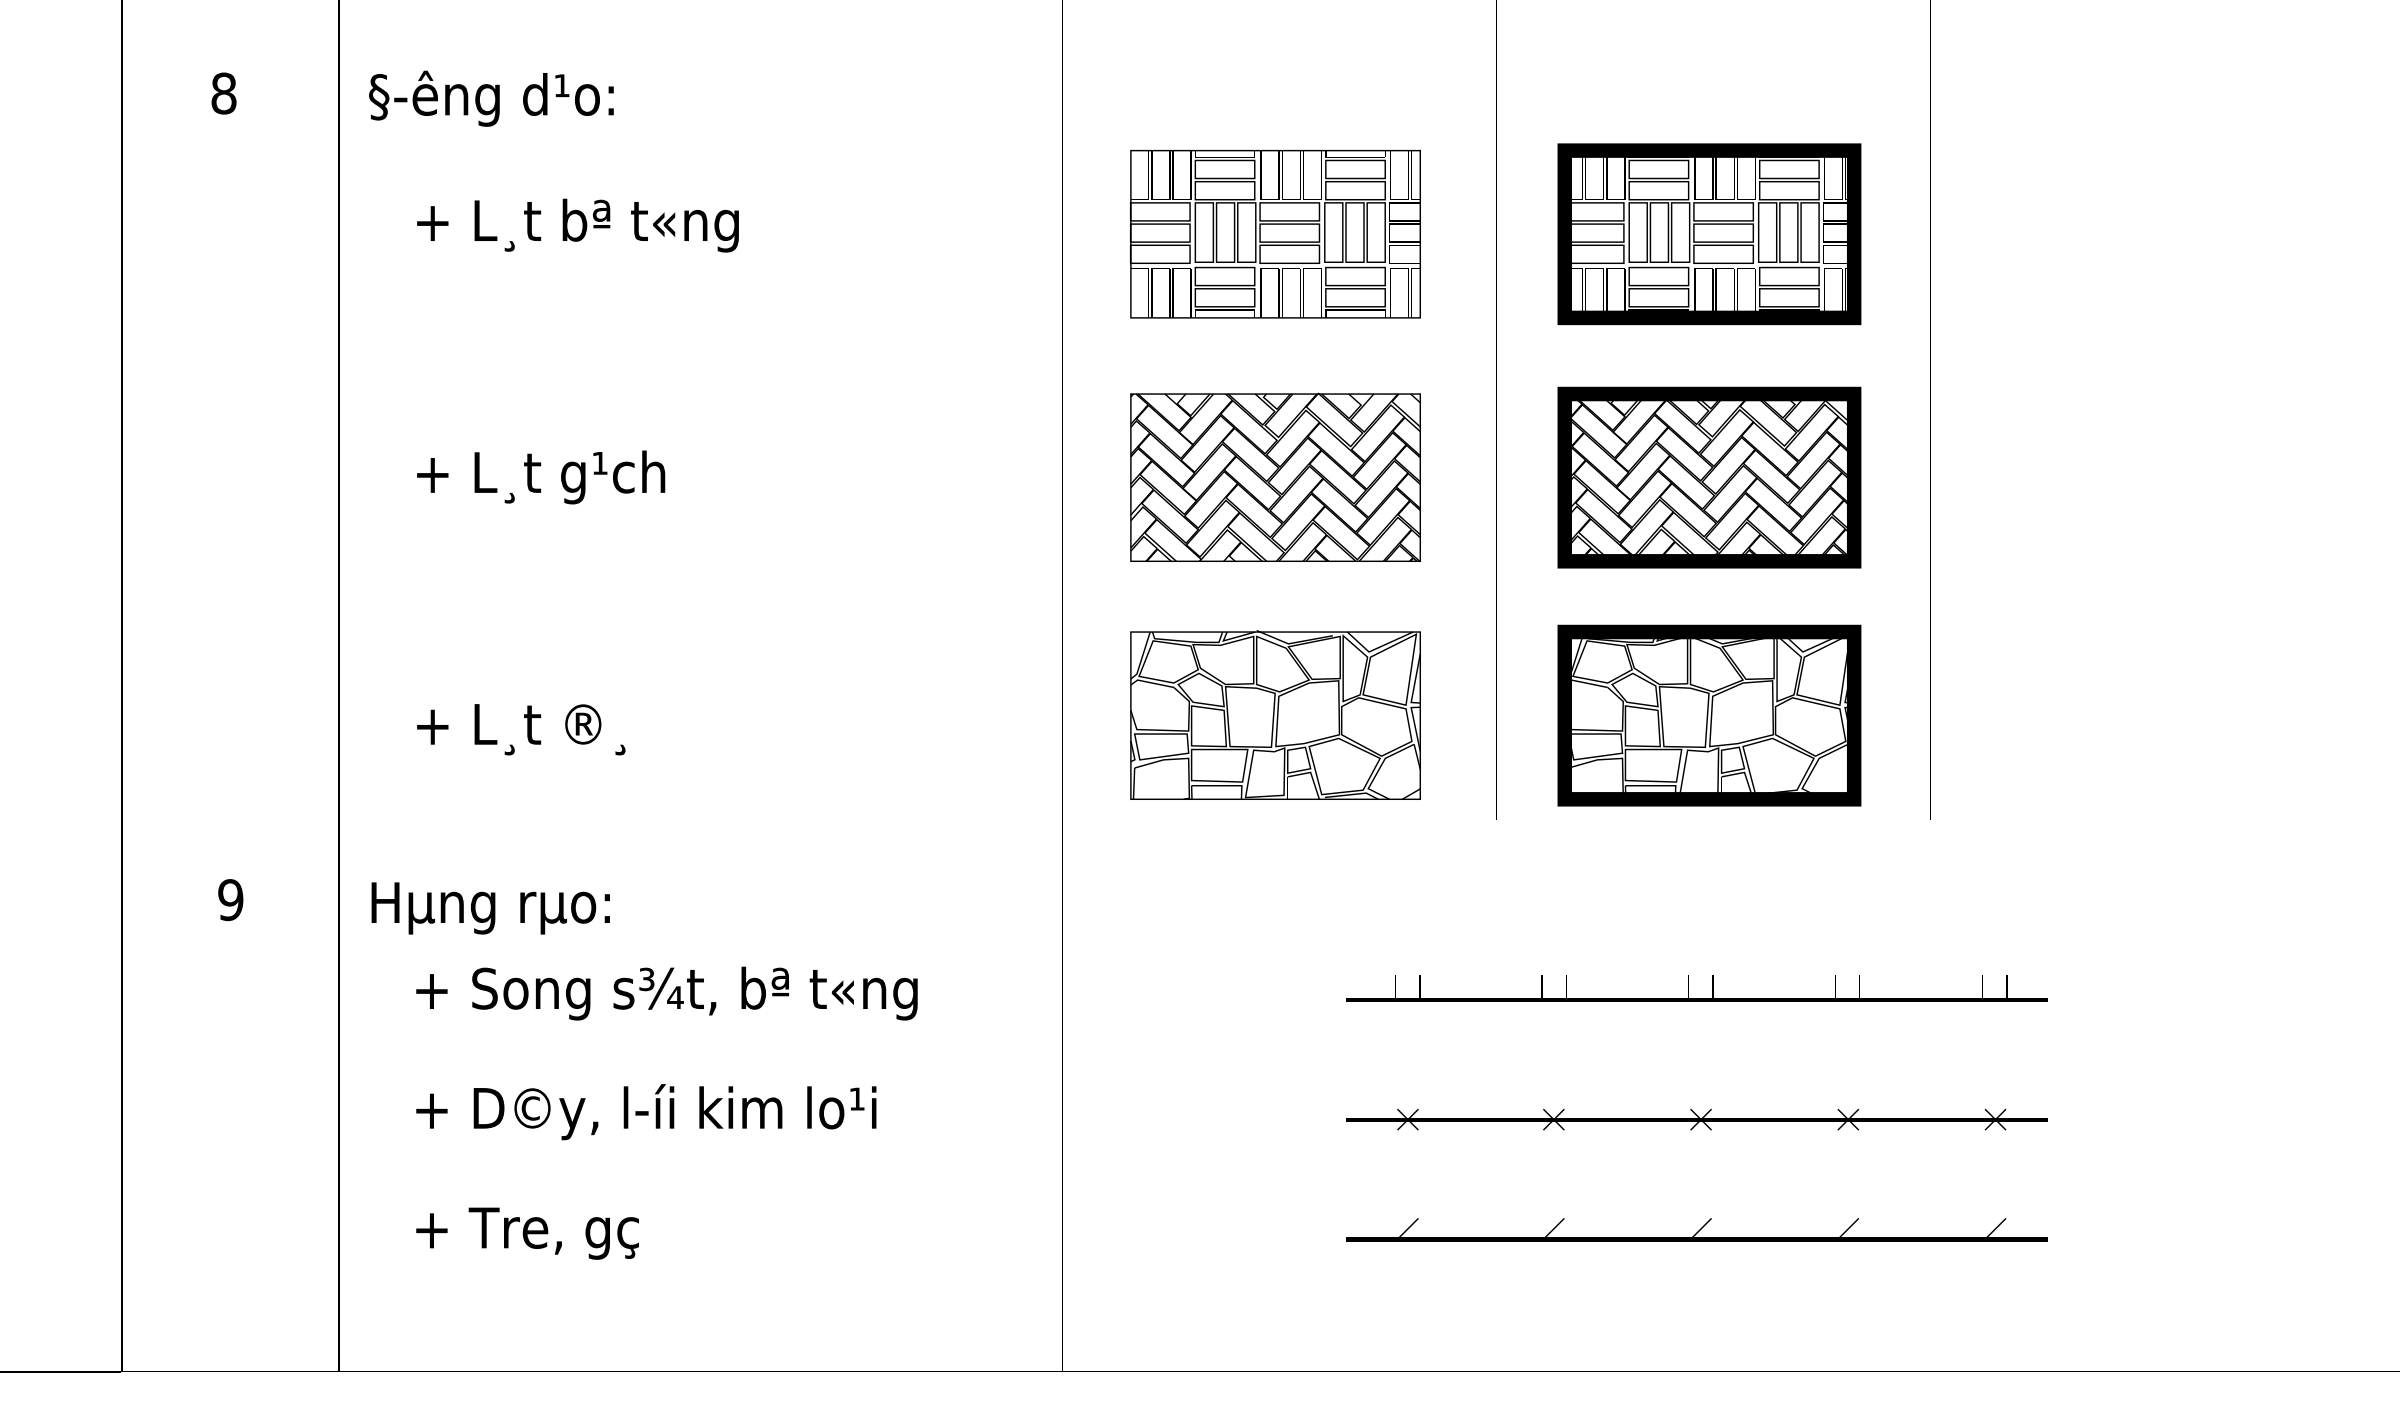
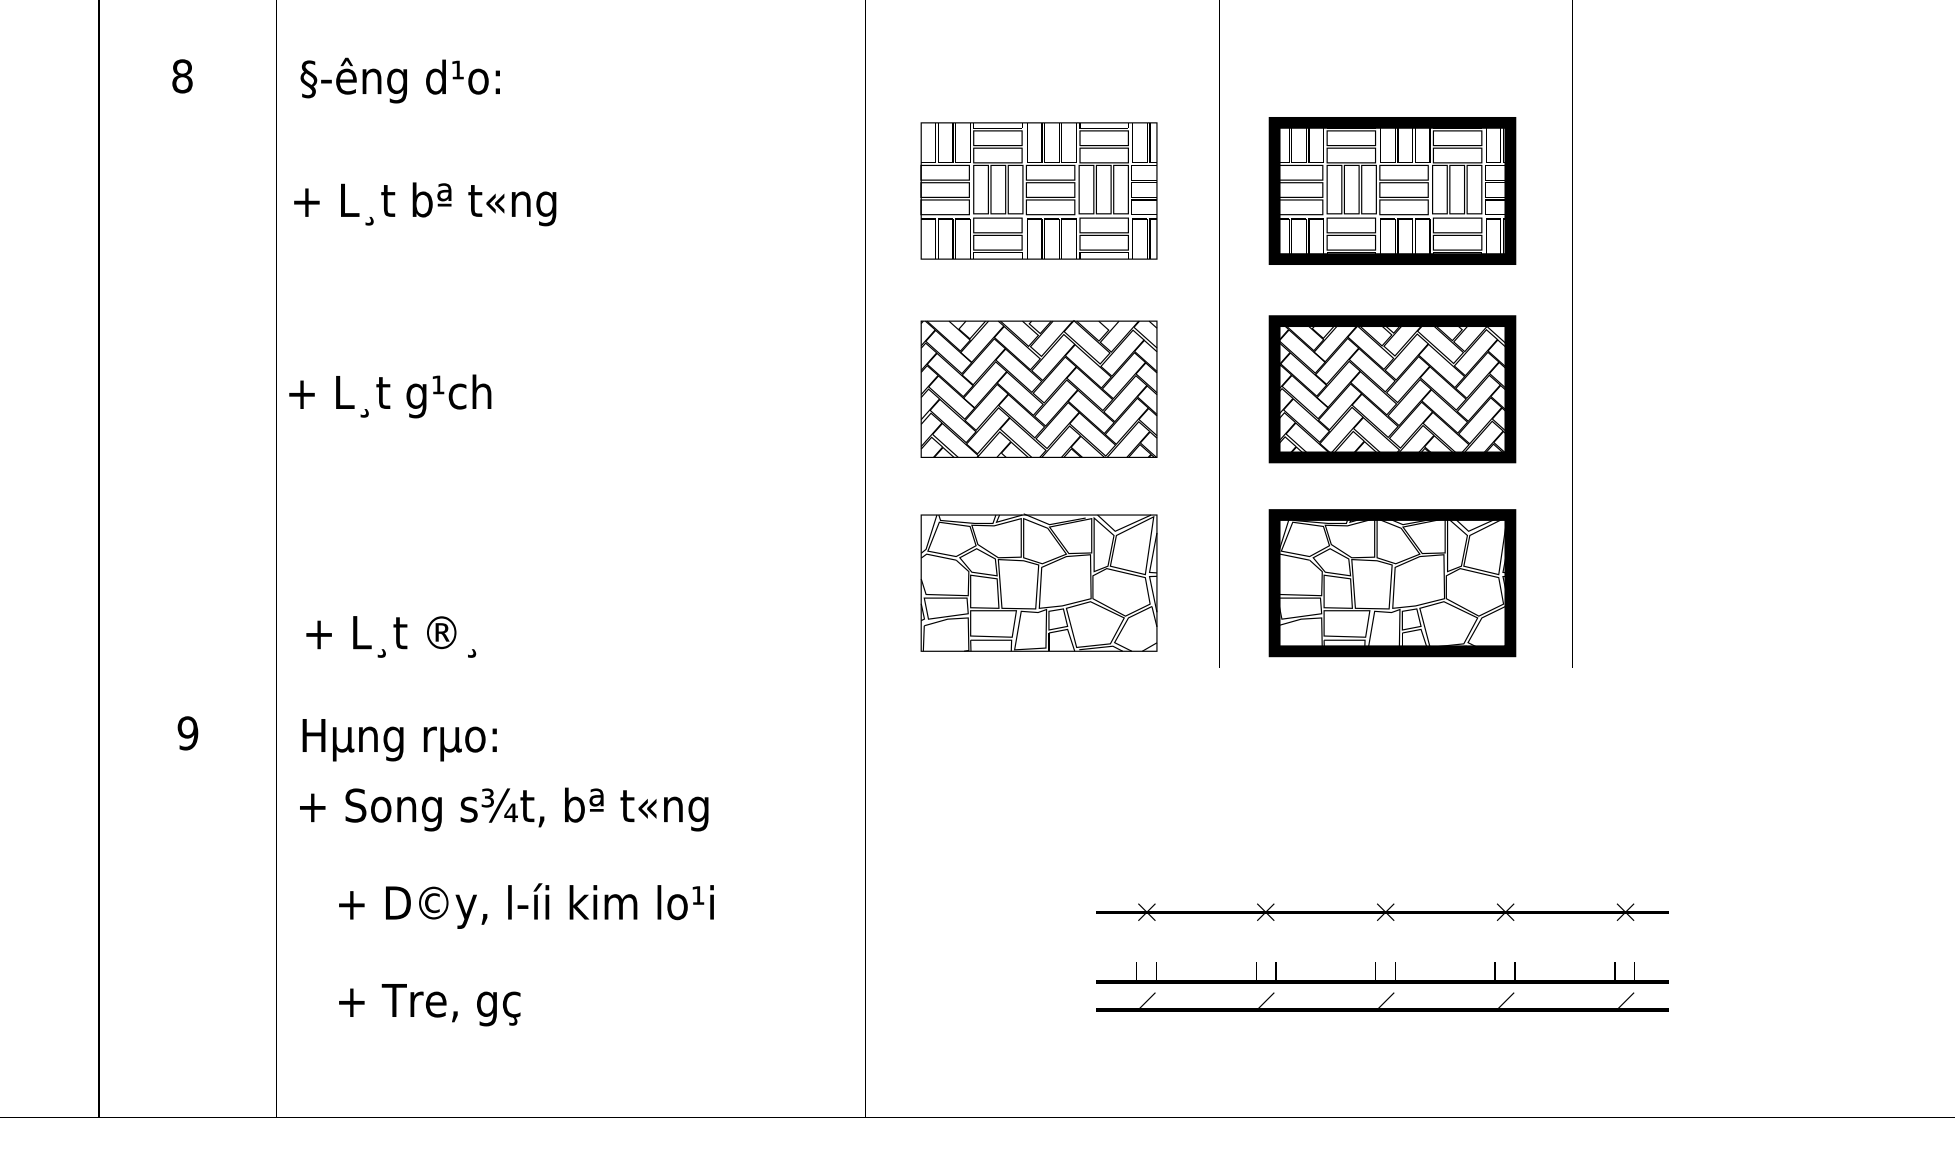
text: (577, 225) -> (424, 204), moved
text: (541, 477) -> (390, 396), moved
text: (521, 729) -> (391, 636), moved
part: (1688, 988) -> (1375, 972), moved
text: (666, 993) -> (503, 809), moved

